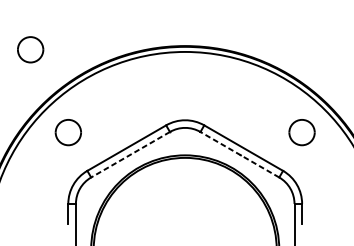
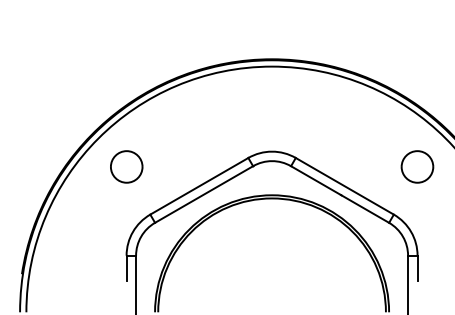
part: (30, 49) -> (79, 63), removed
line: (130, 154) -> (204, 194), dashed -> solid
line: (240, 154) -> (340, 194), dashed -> solid

